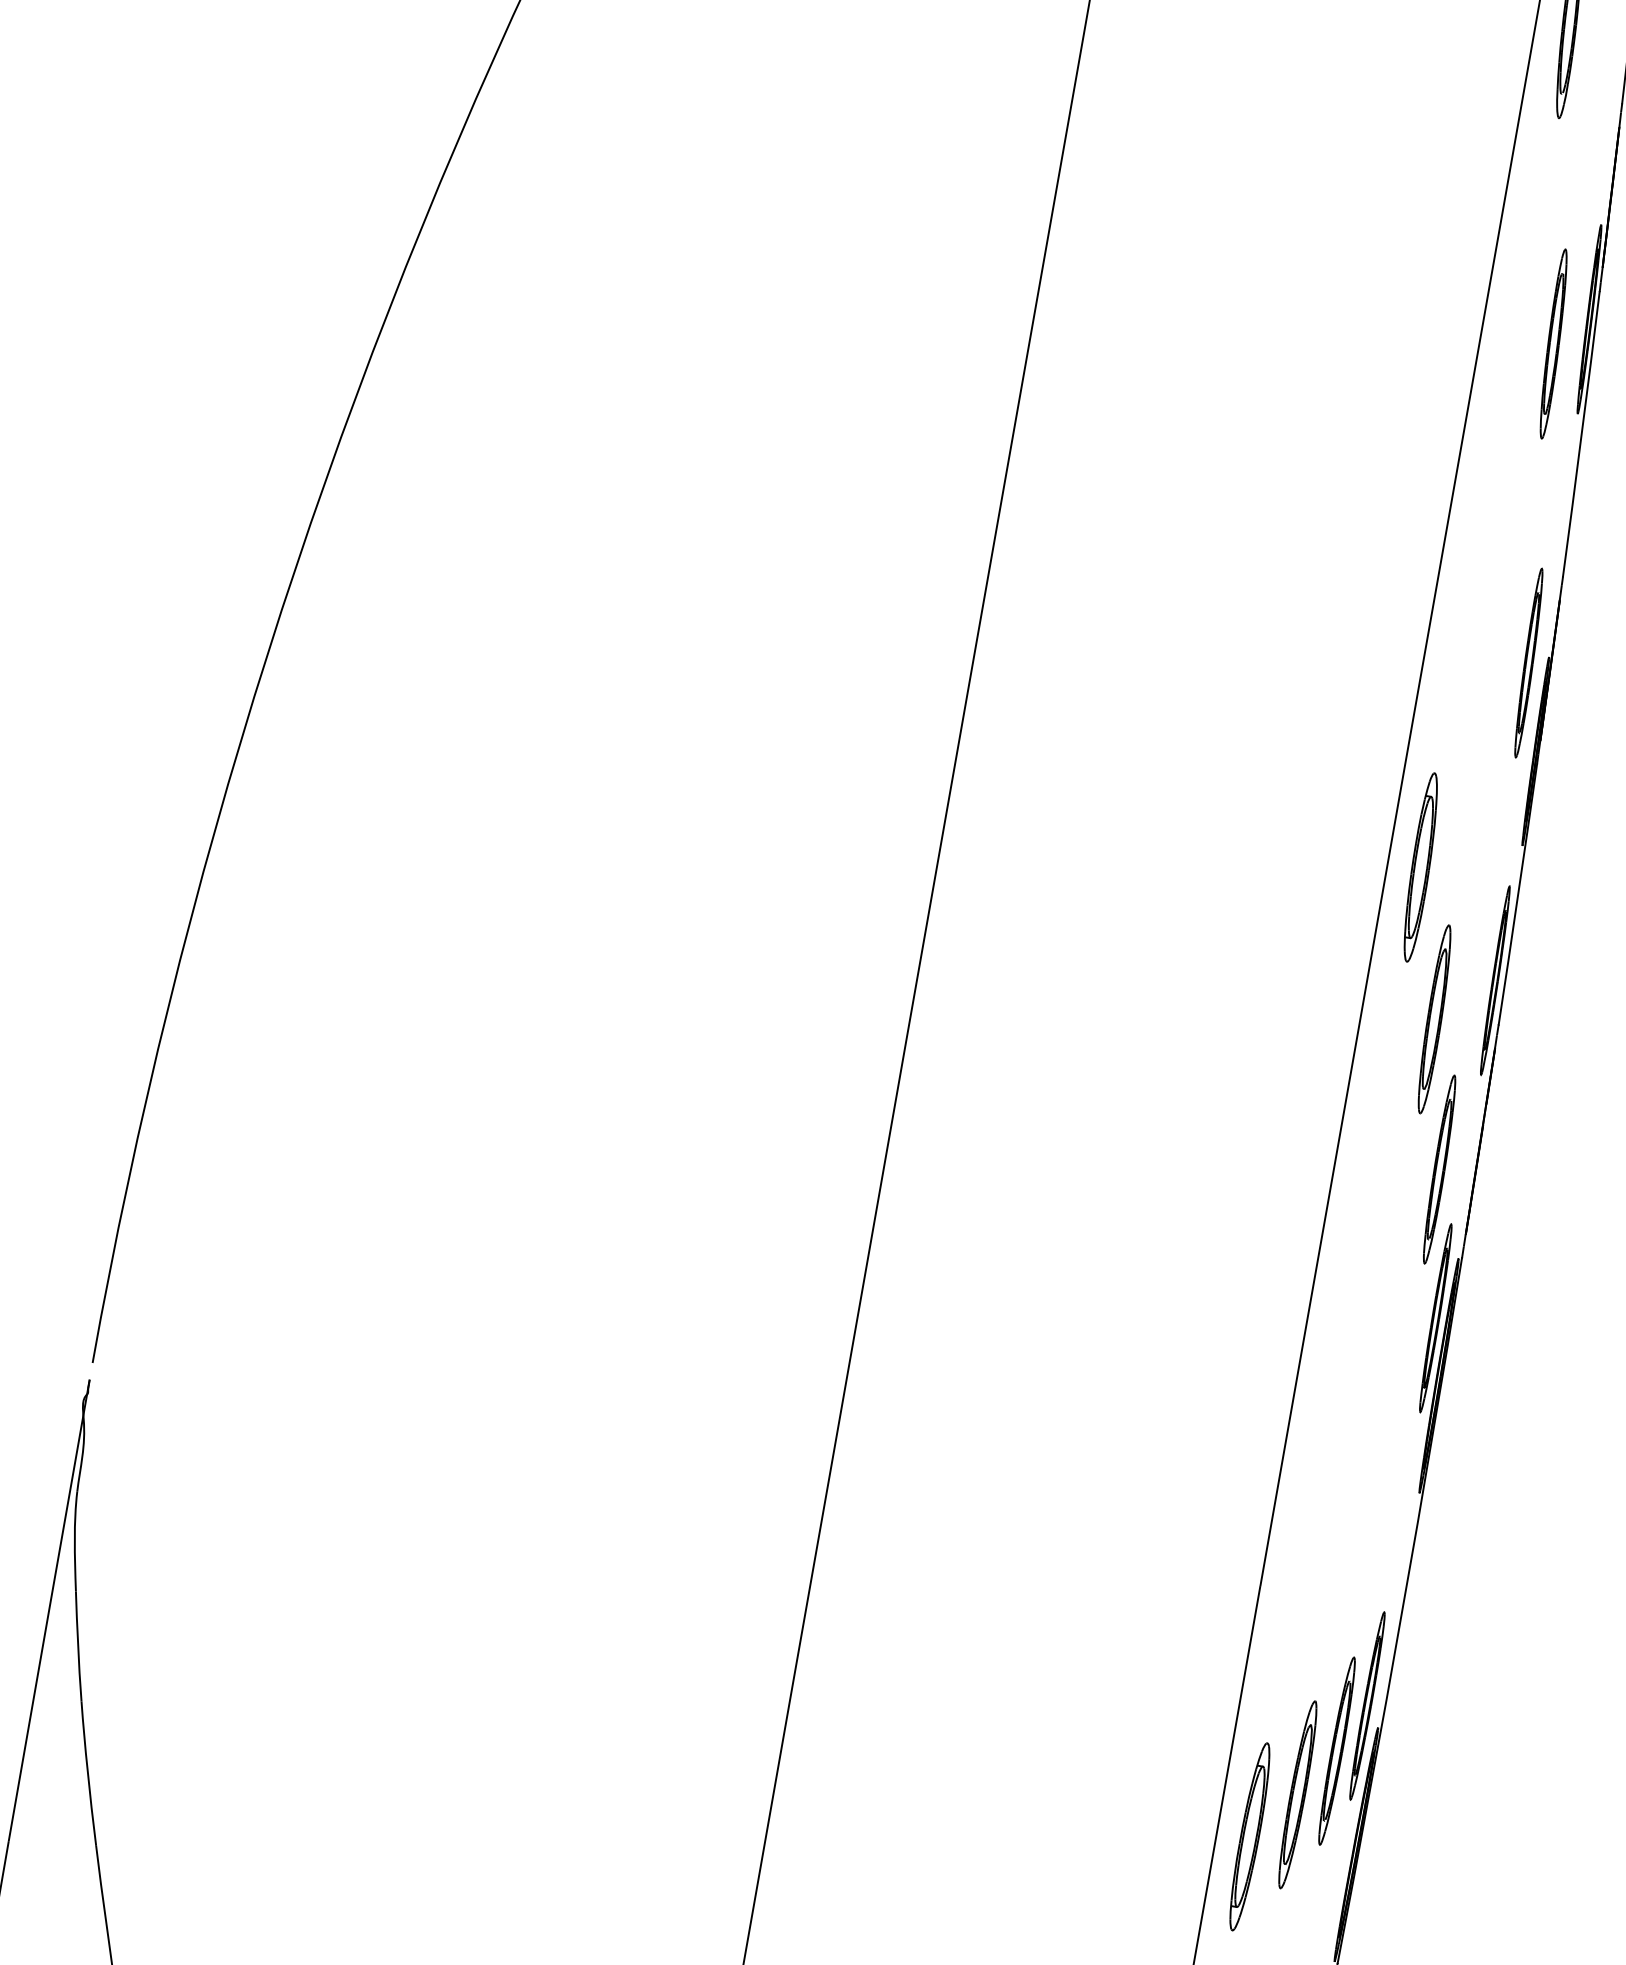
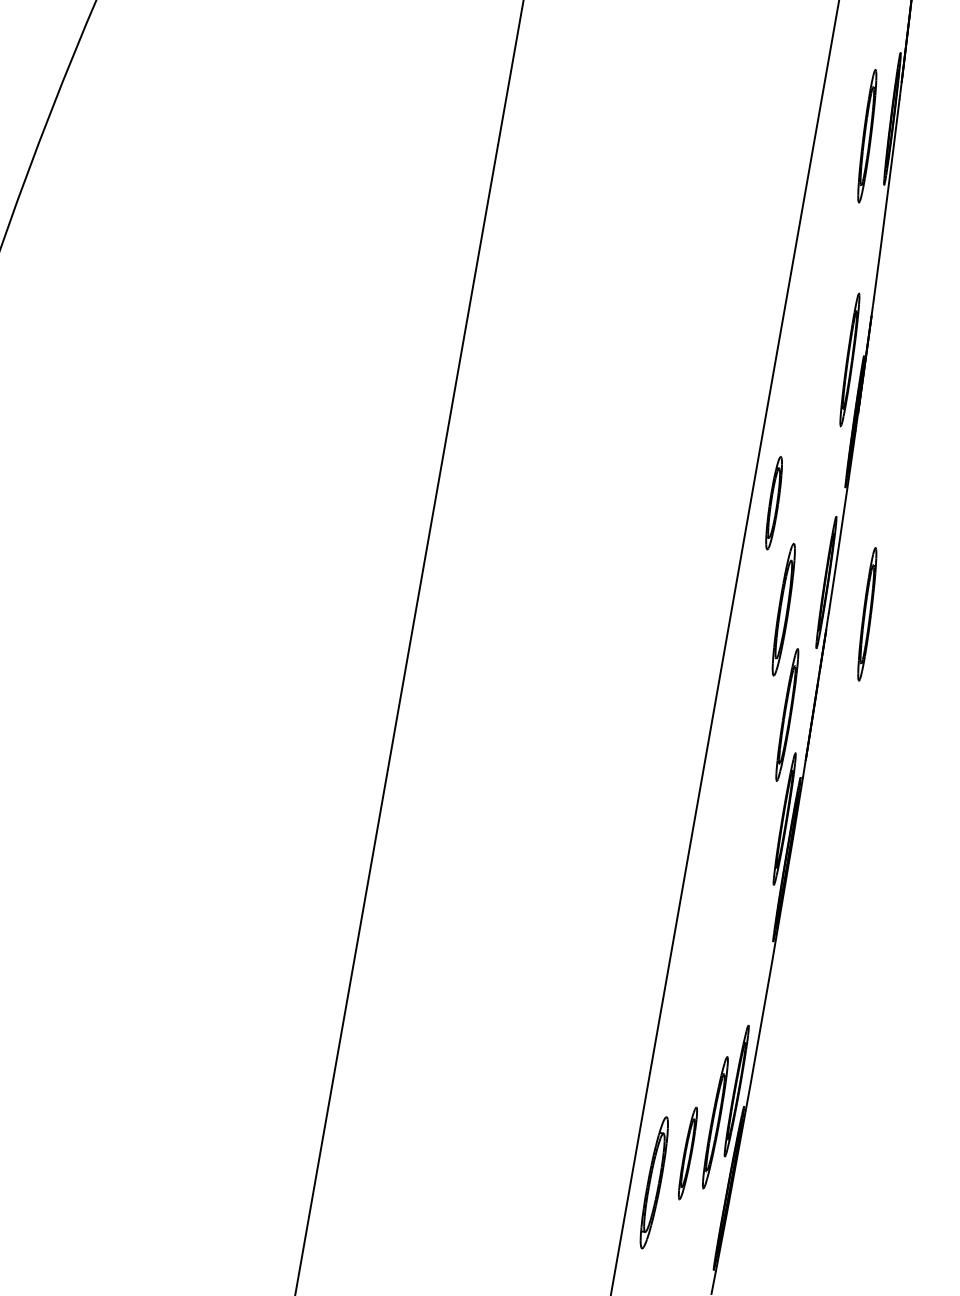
part: (1420, 867) -> (773, 503), size x0.7
part: (1553, 1025) -> (867, 613), added
part: (1297, 1794) -> (687, 1153), size x0.7

